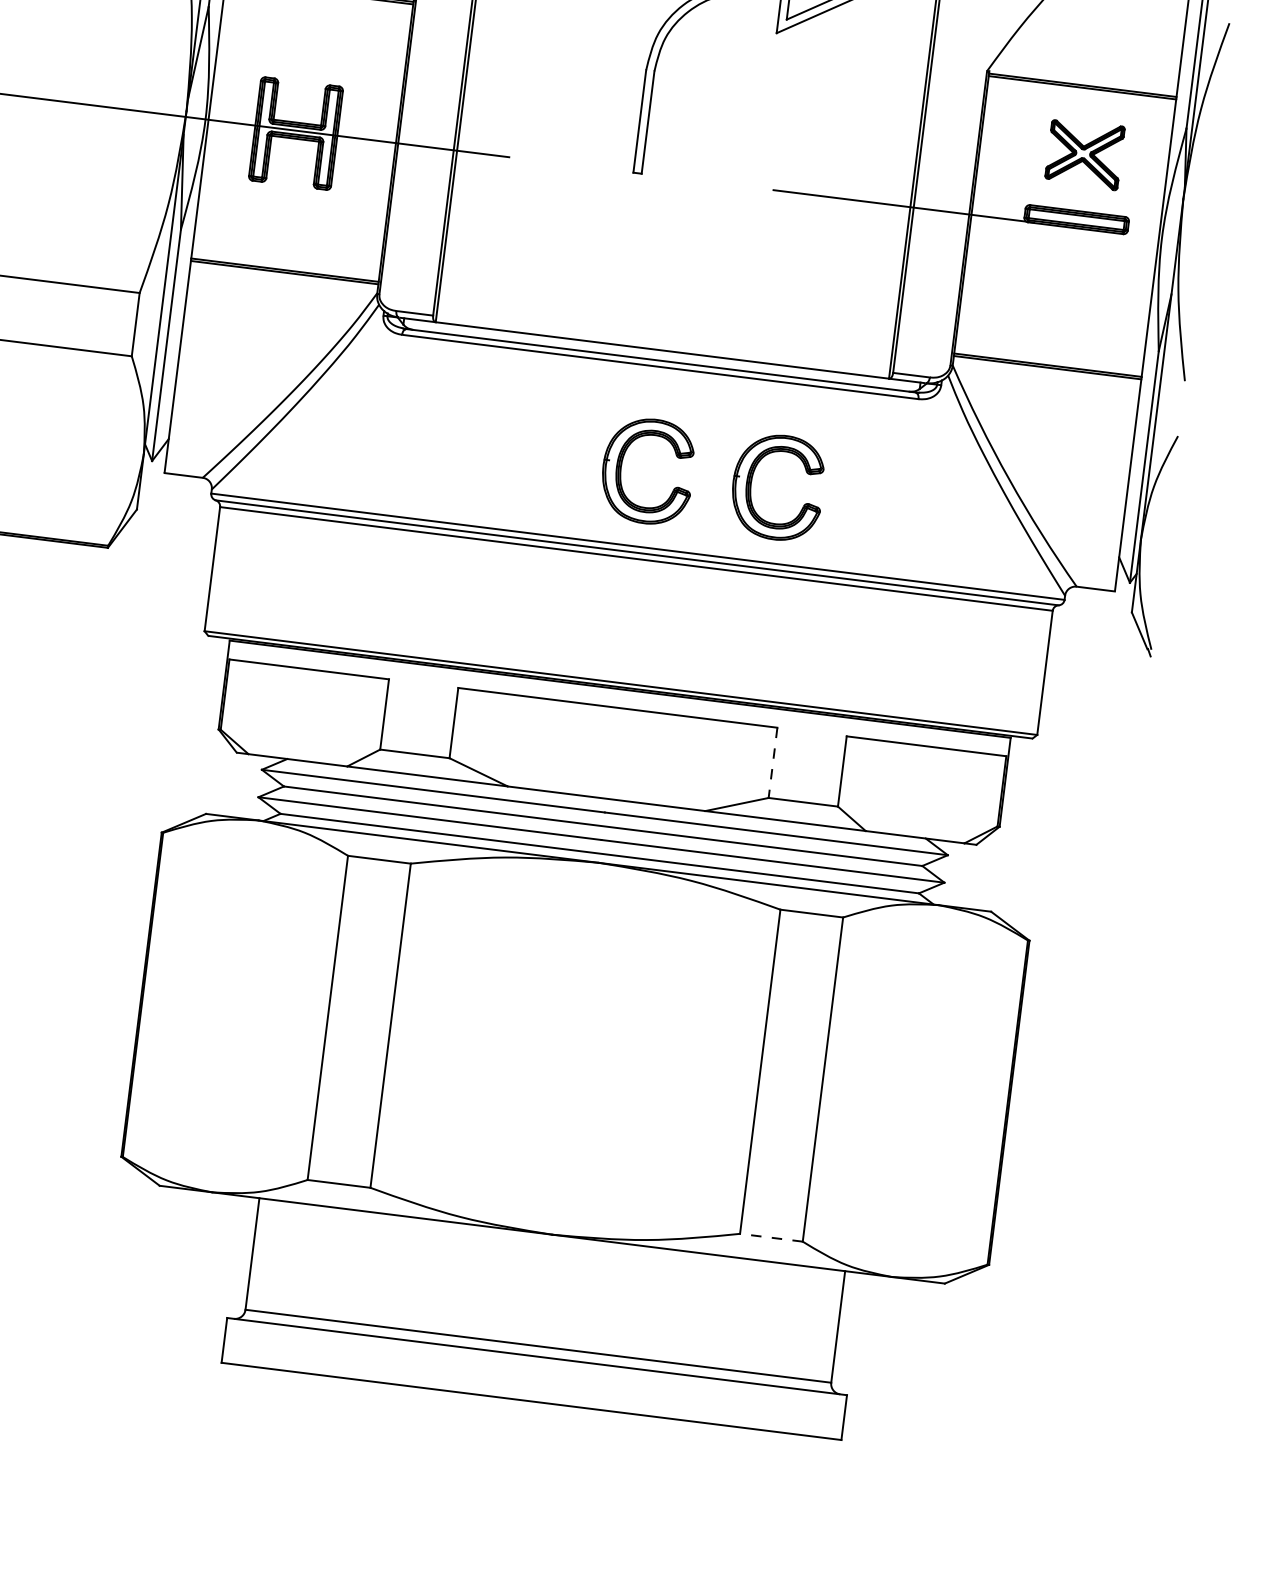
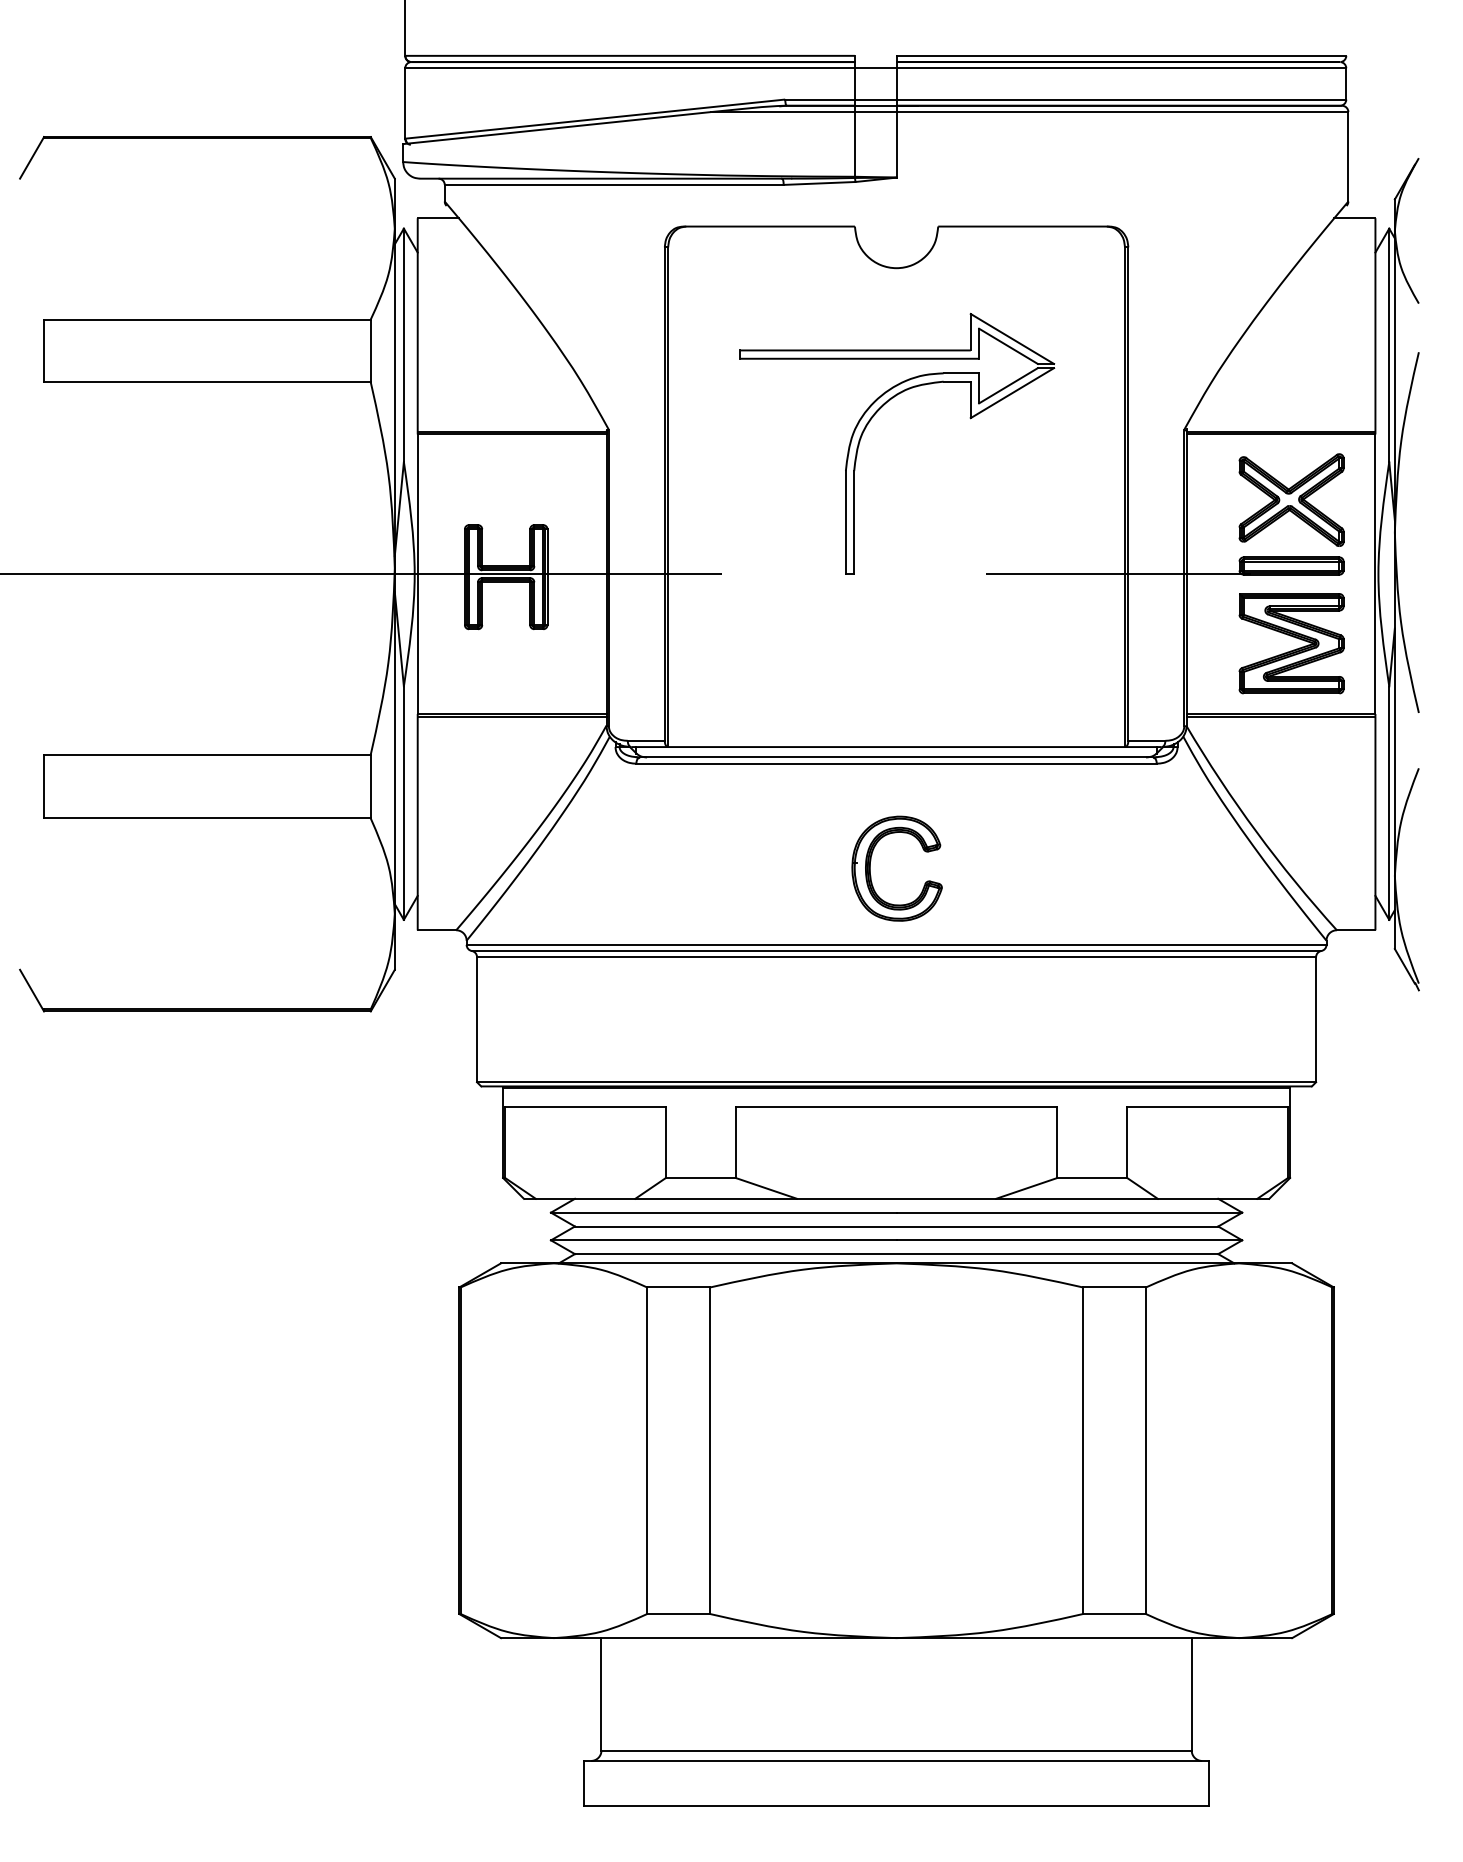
part: (1084, 153) -> (1291, 499), size x1.43
part: (1069, 290) -> (1293, 637), added
part: (751, 491) -> (1002, 875), removed
line: (773, 763) -> (1057, 1143), dashed -> solid
line: (771, 1238) -> (1114, 1614), dashed -> solid

